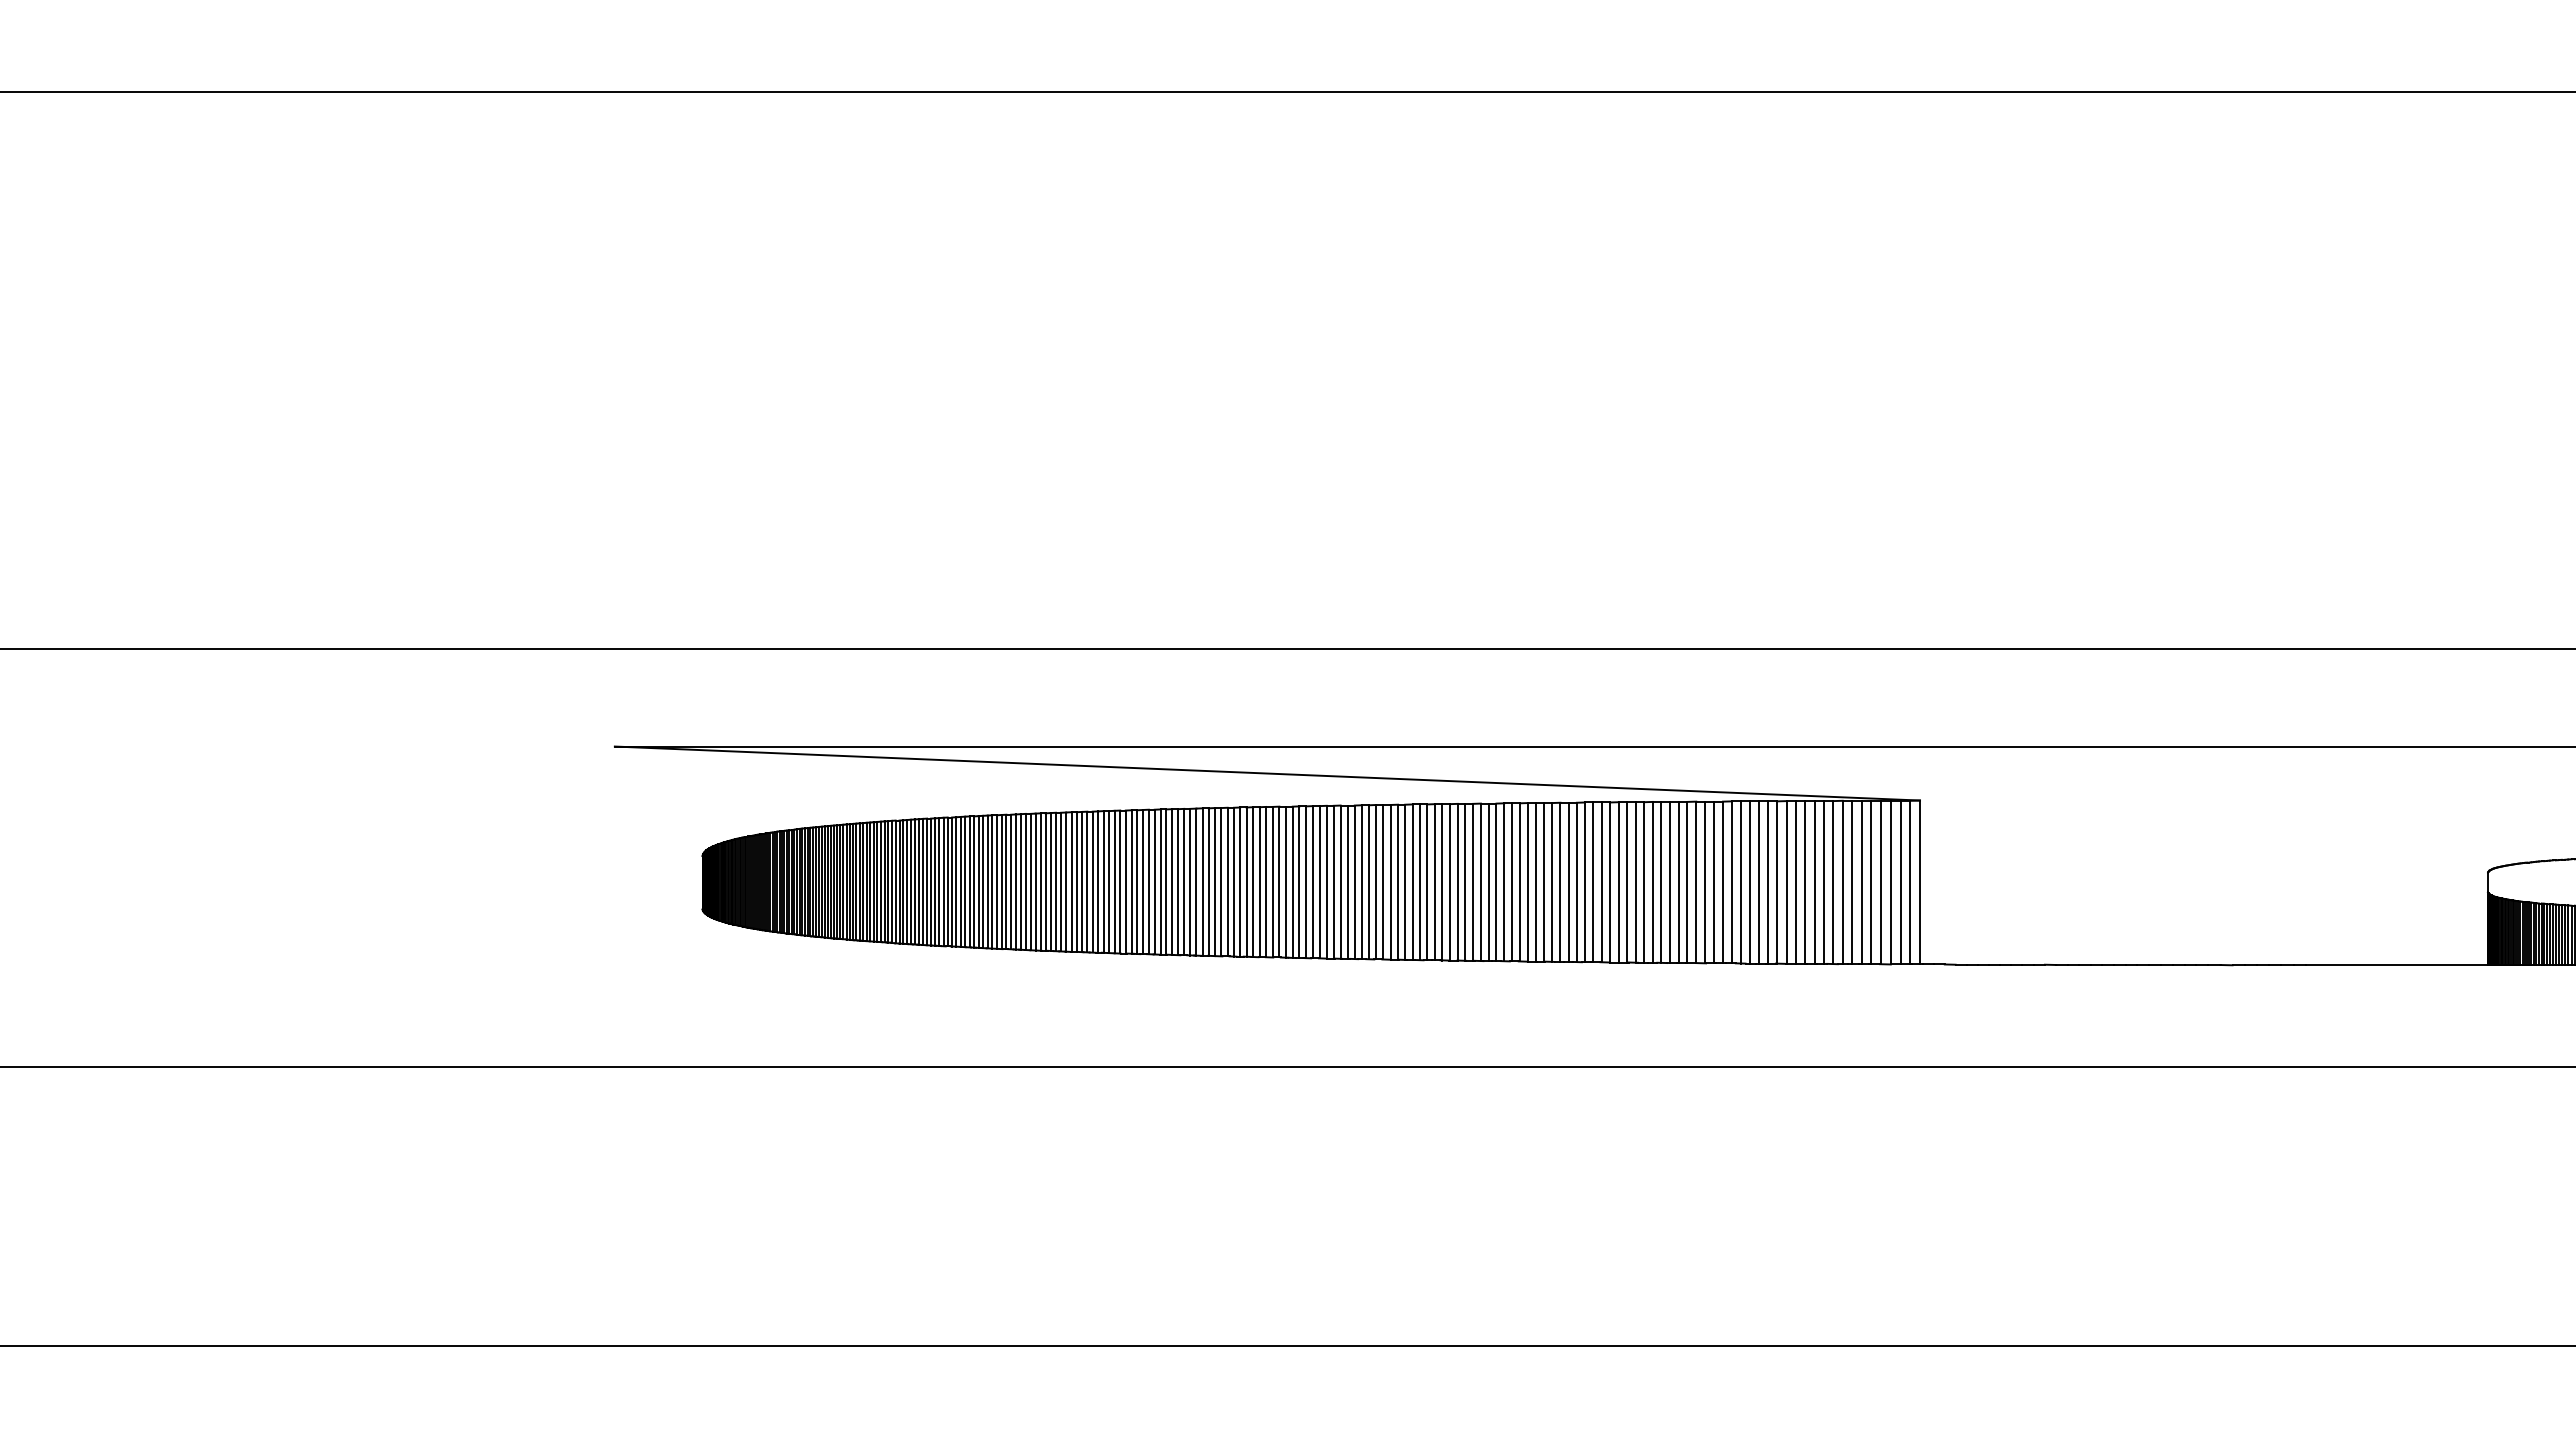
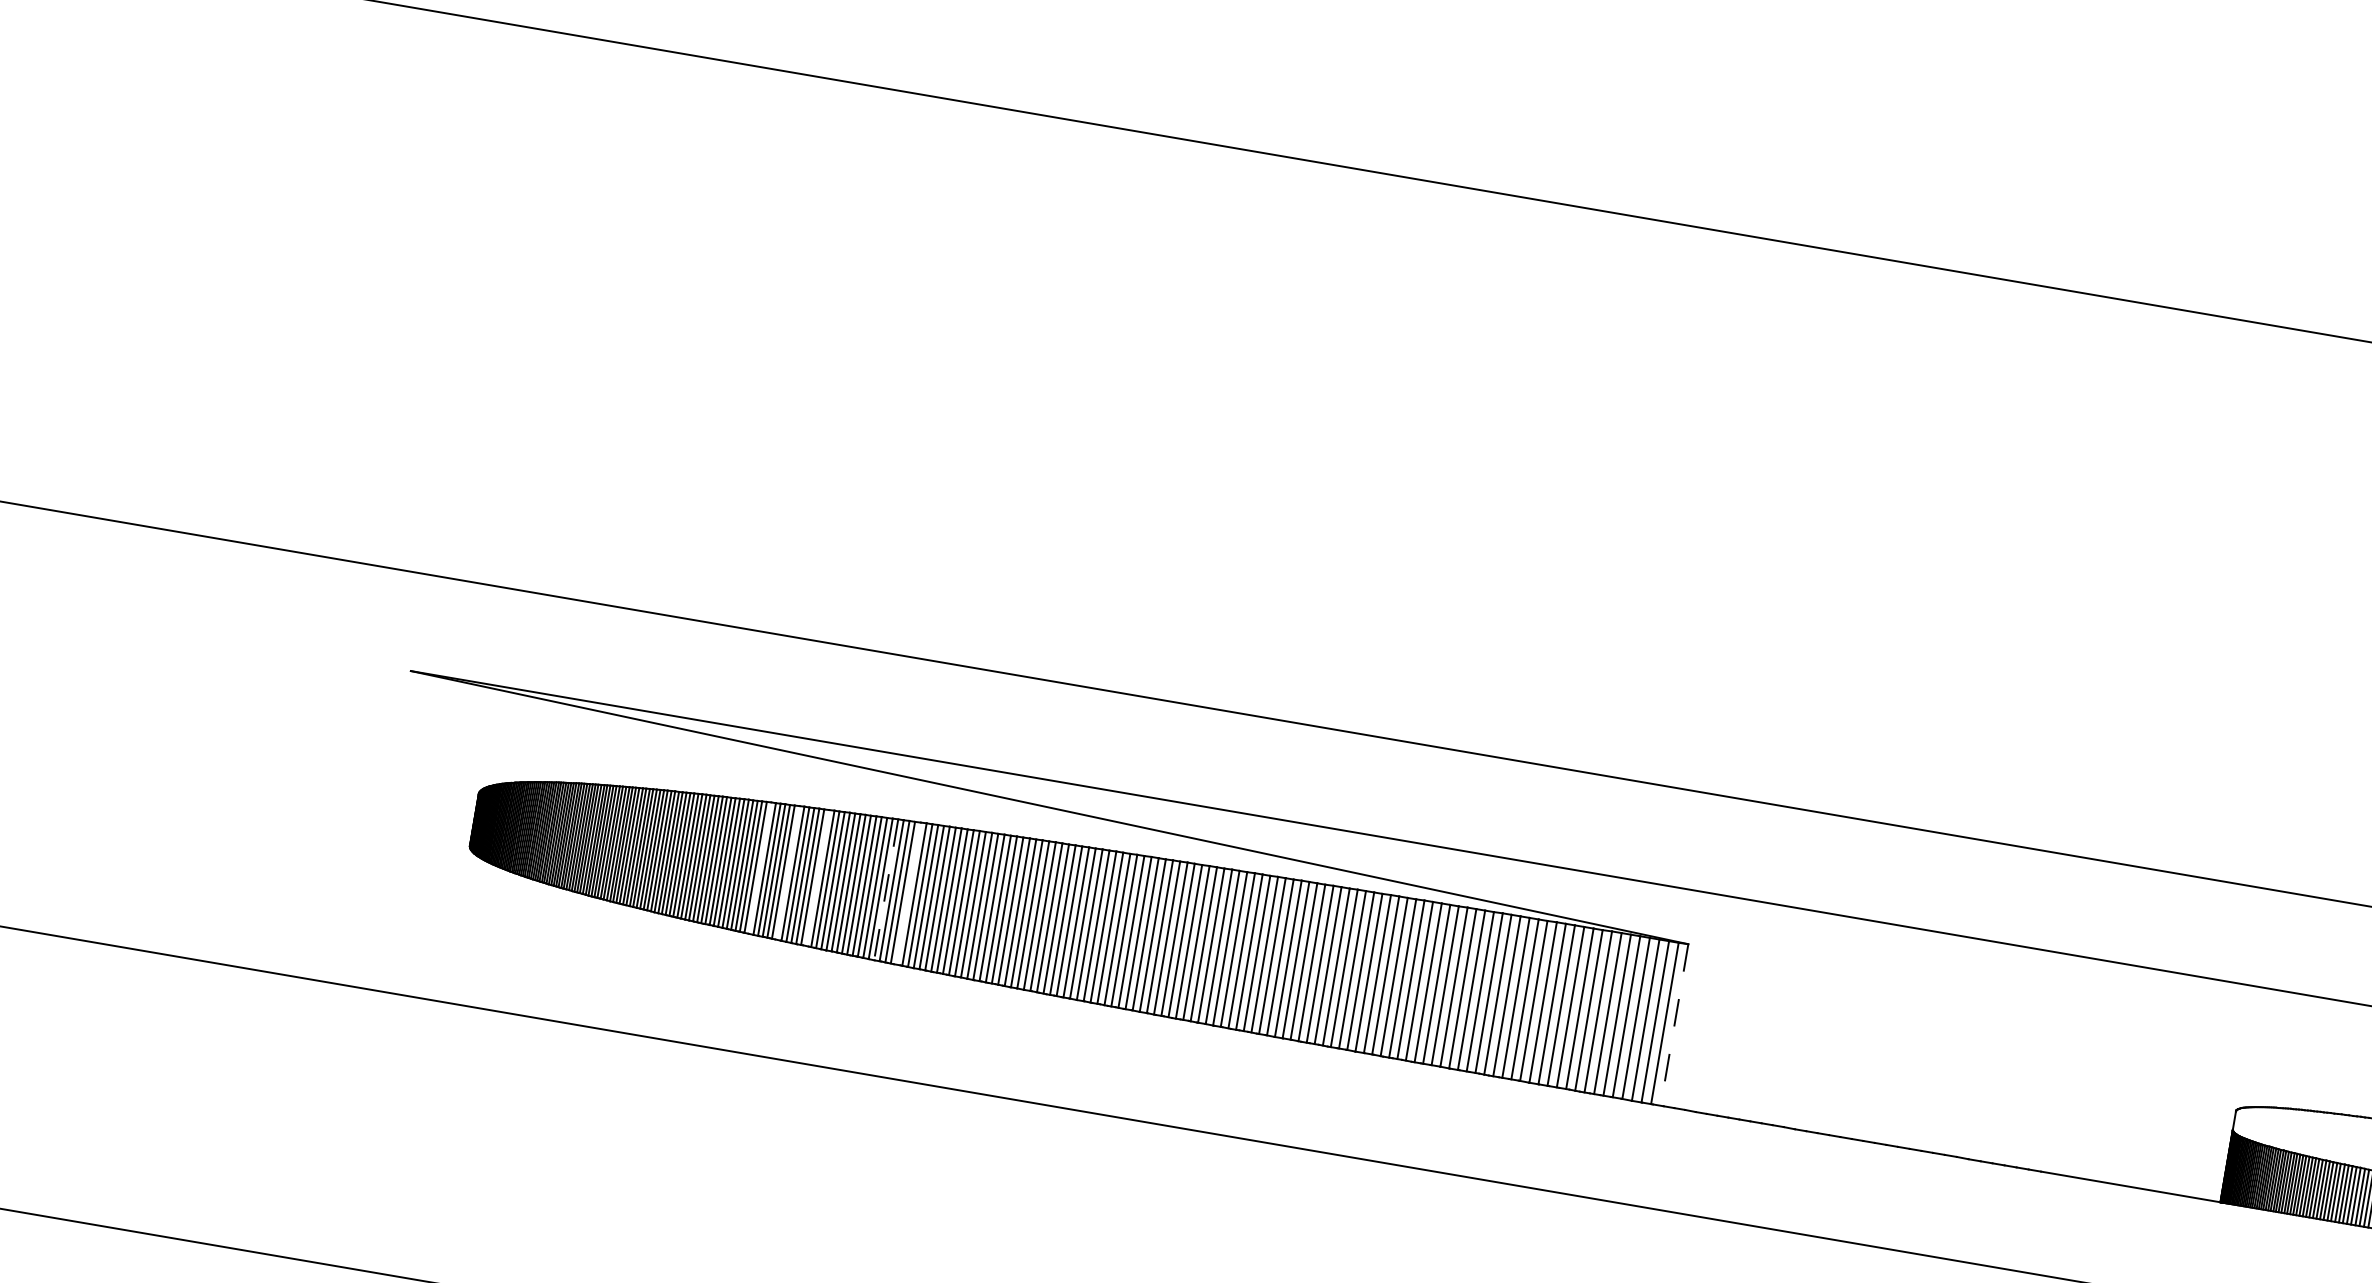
line: (992, 881) -> (760, 867), removed
line: (1020, 881) -> (788, 872), removed
line: (1050, 882) -> (817, 878), removed
line: (1120, 882) -> (886, 890), solid -> dashed
line: (1143, 882) -> (909, 894), removed
line: (1920, 882) -> (1674, 1025), solid -> dashed

